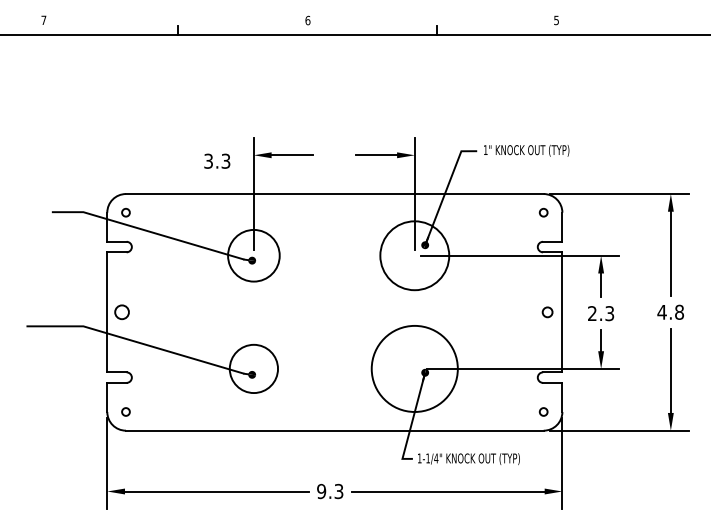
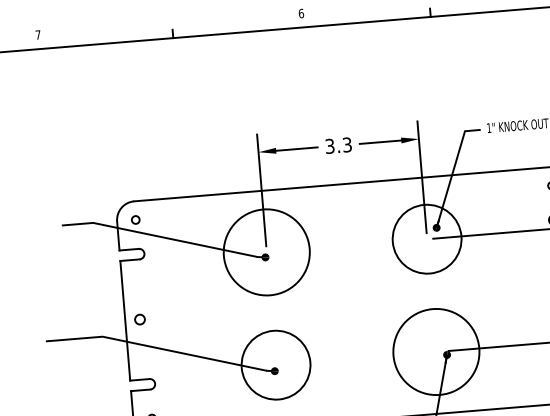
text: (217, 160) -> (338, 144), moved
circle: (253, 255) -> (266, 252), size x1.67
circle: (121, 312) -> (139, 319), size x0.71
circle: (253, 368) -> (275, 364), size x1.43

